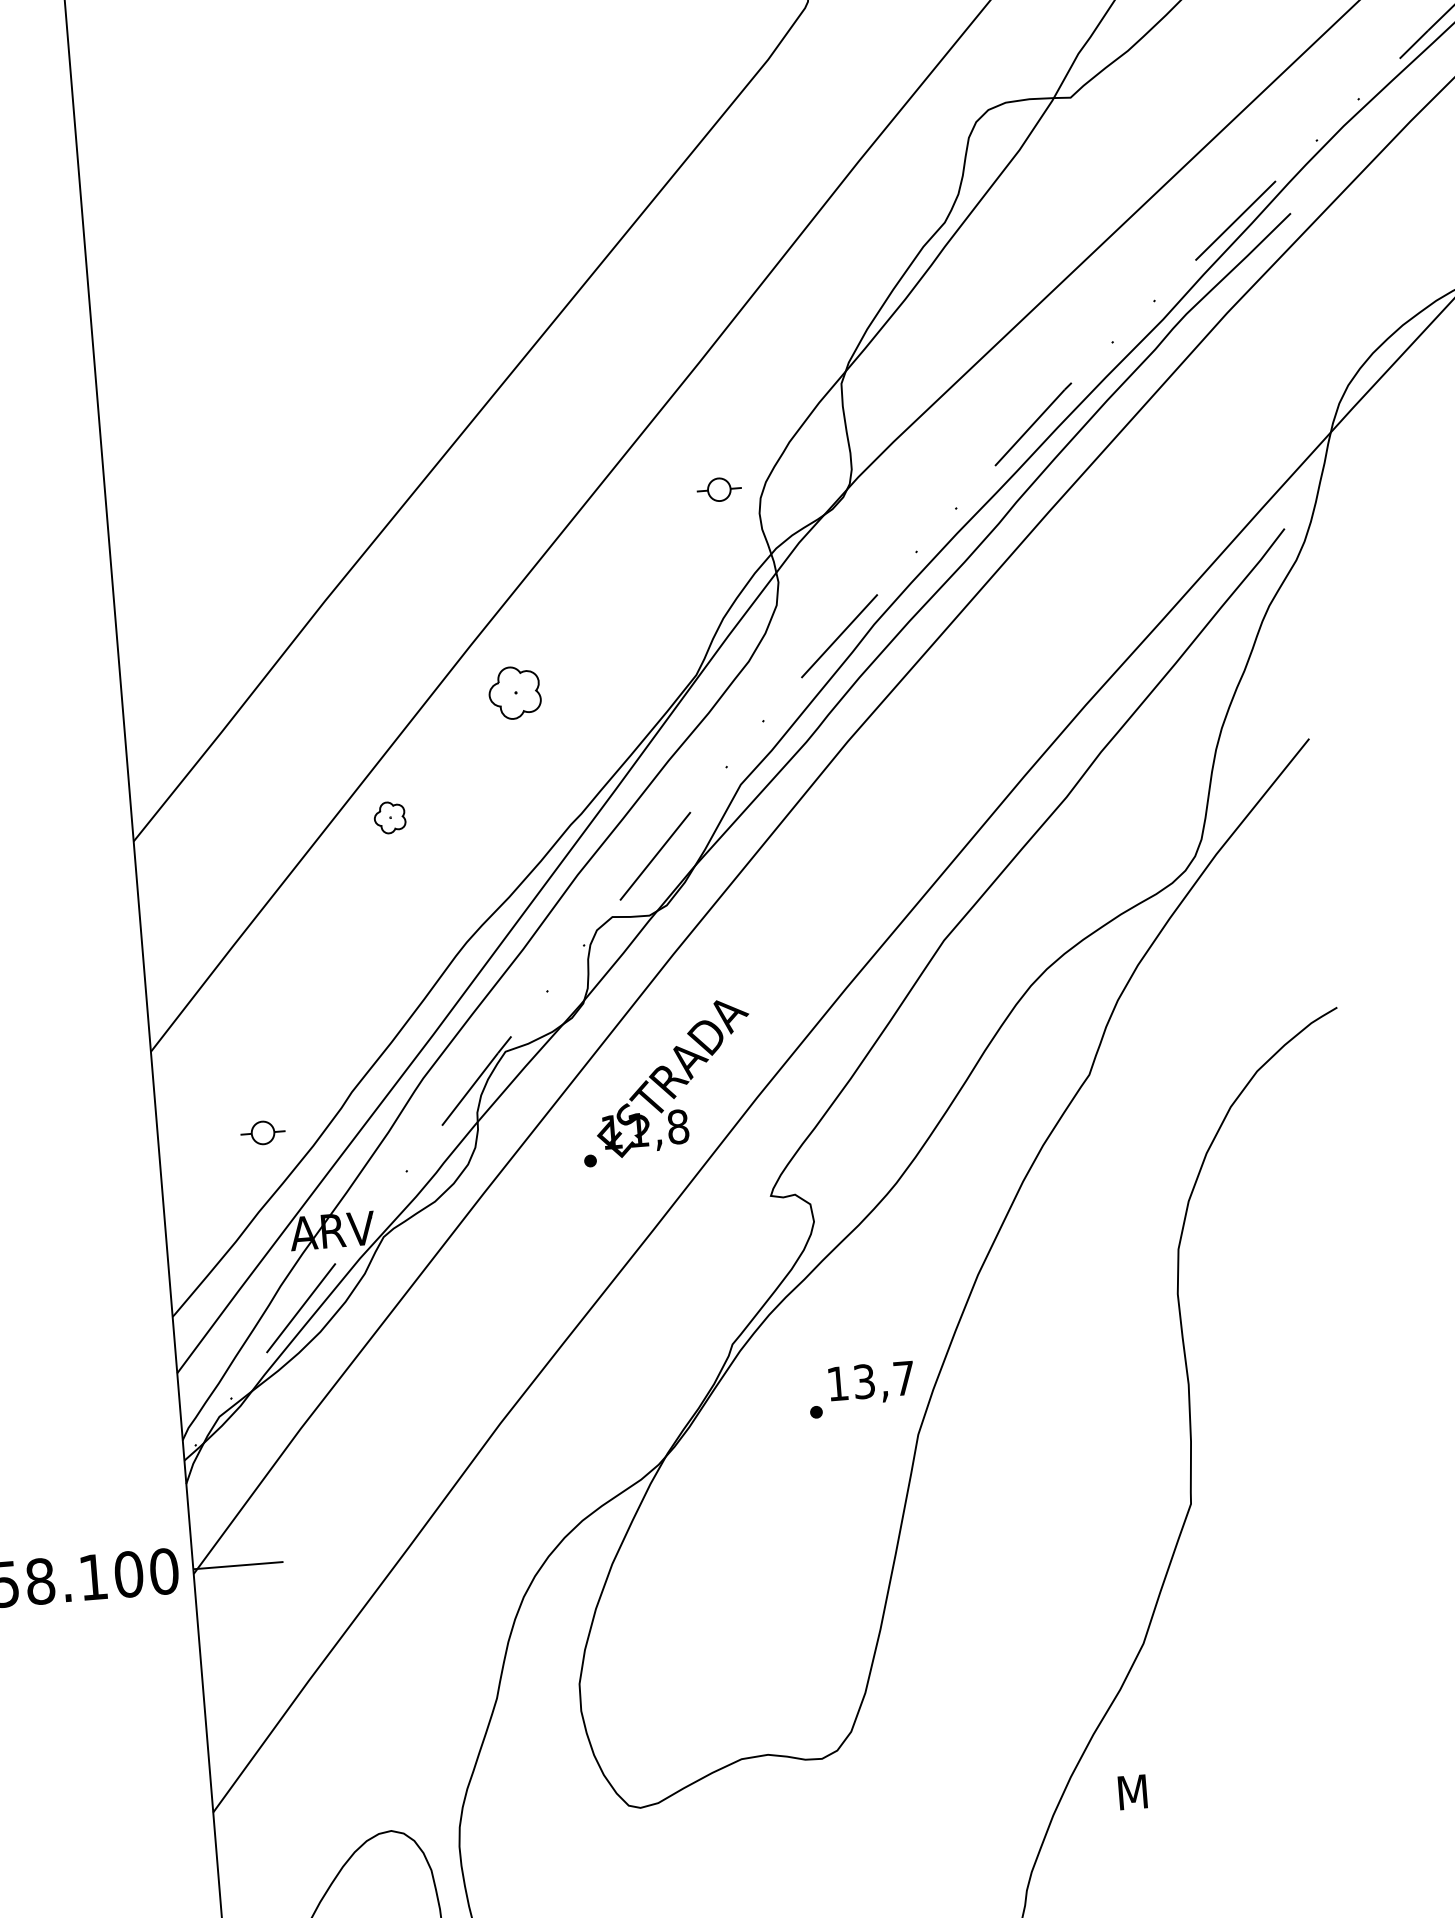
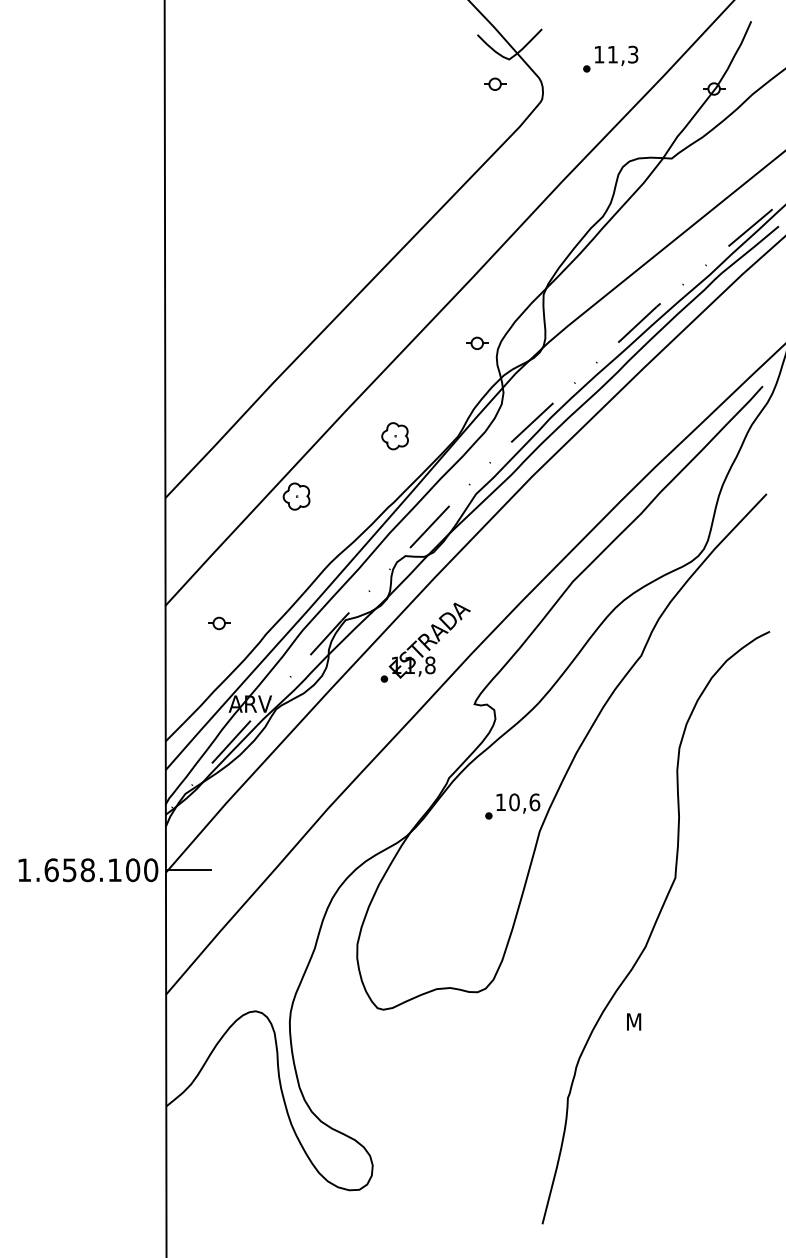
part: (513, 693) -> (394, 436), moved
part: (389, 817) -> (296, 496), size x1.67
part: (263, 1132) -> (219, 623), moved
text: (883, 1380) -> (524, 802), 13,7 -> 10,6

